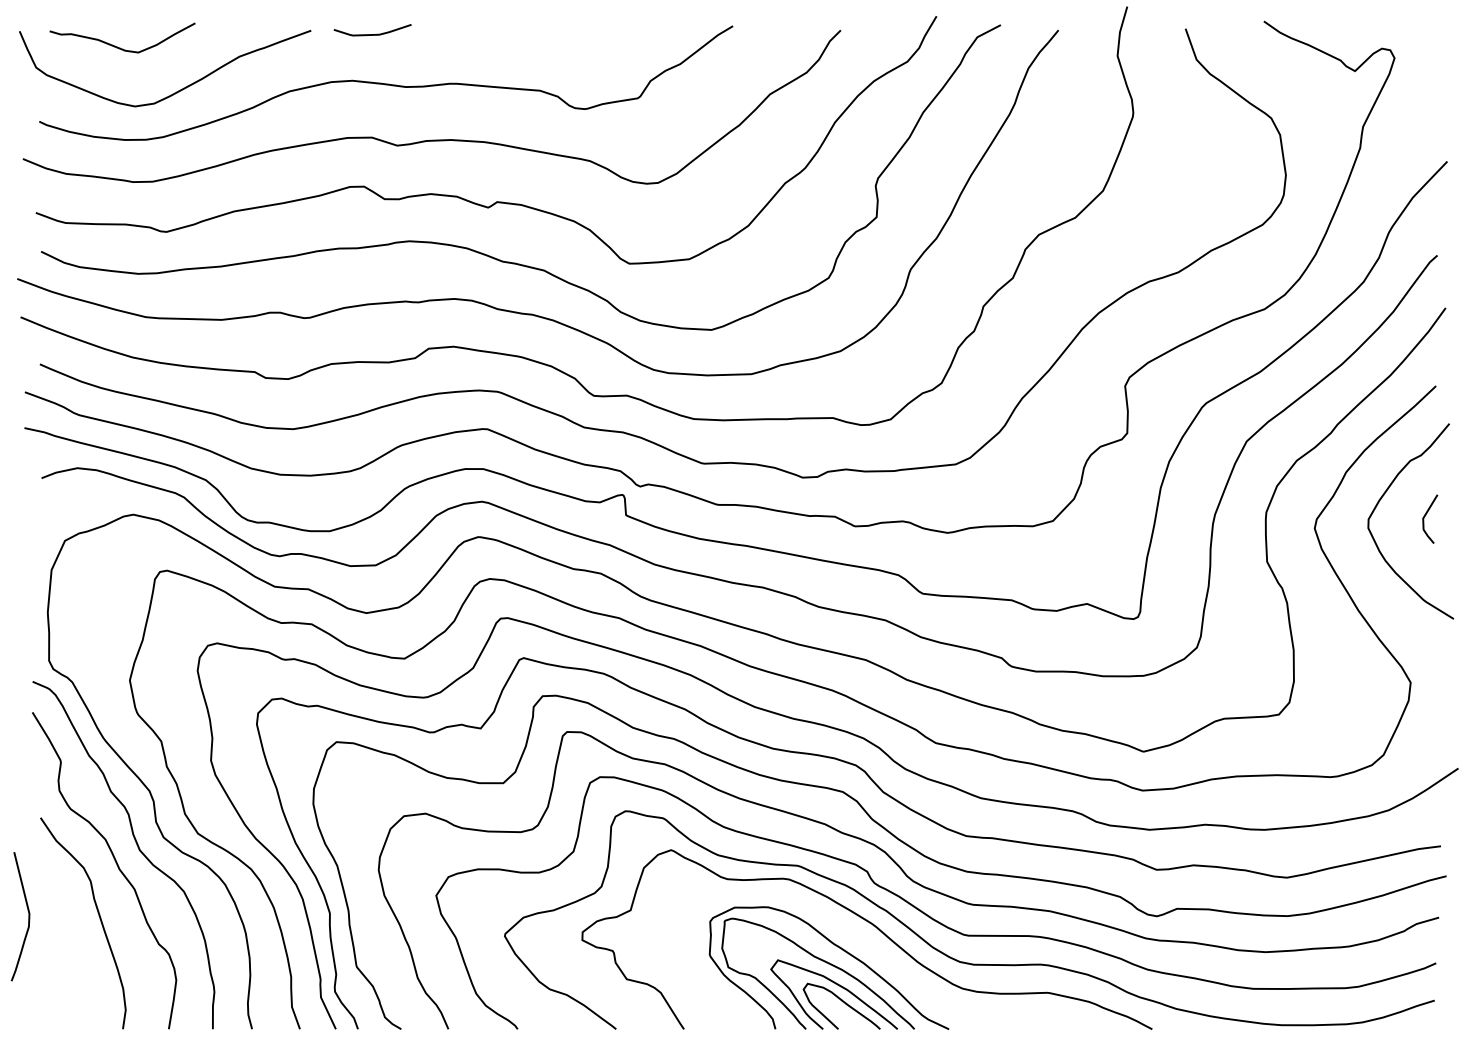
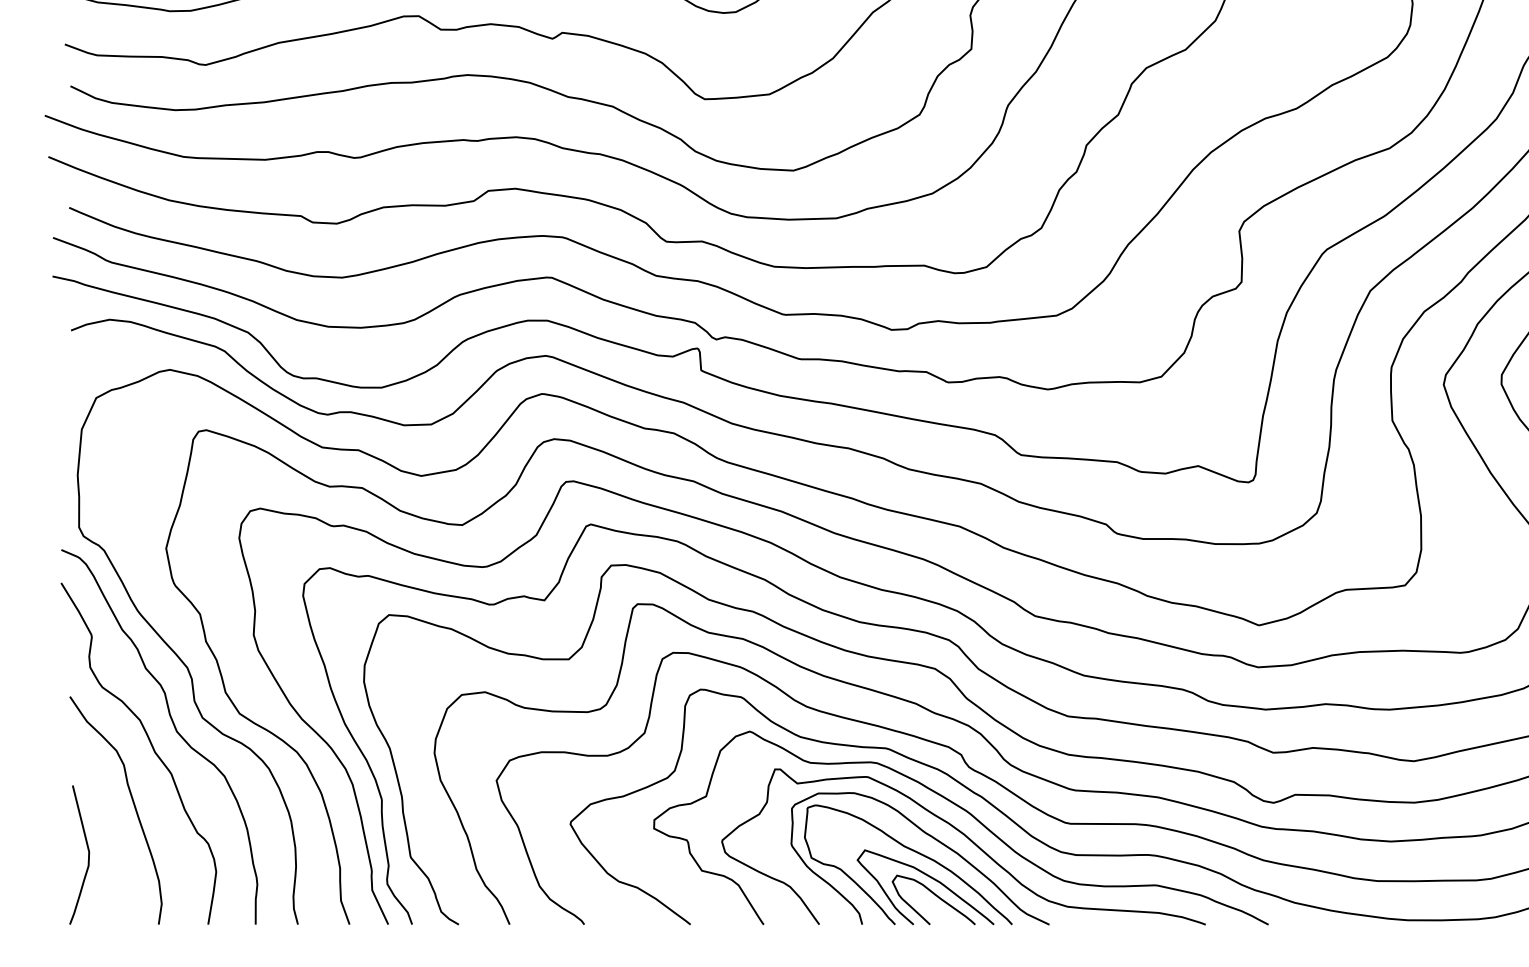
curve: (28, 916) -> (88, 854), moved
curve: (873, 950) -> (967, 839), added

